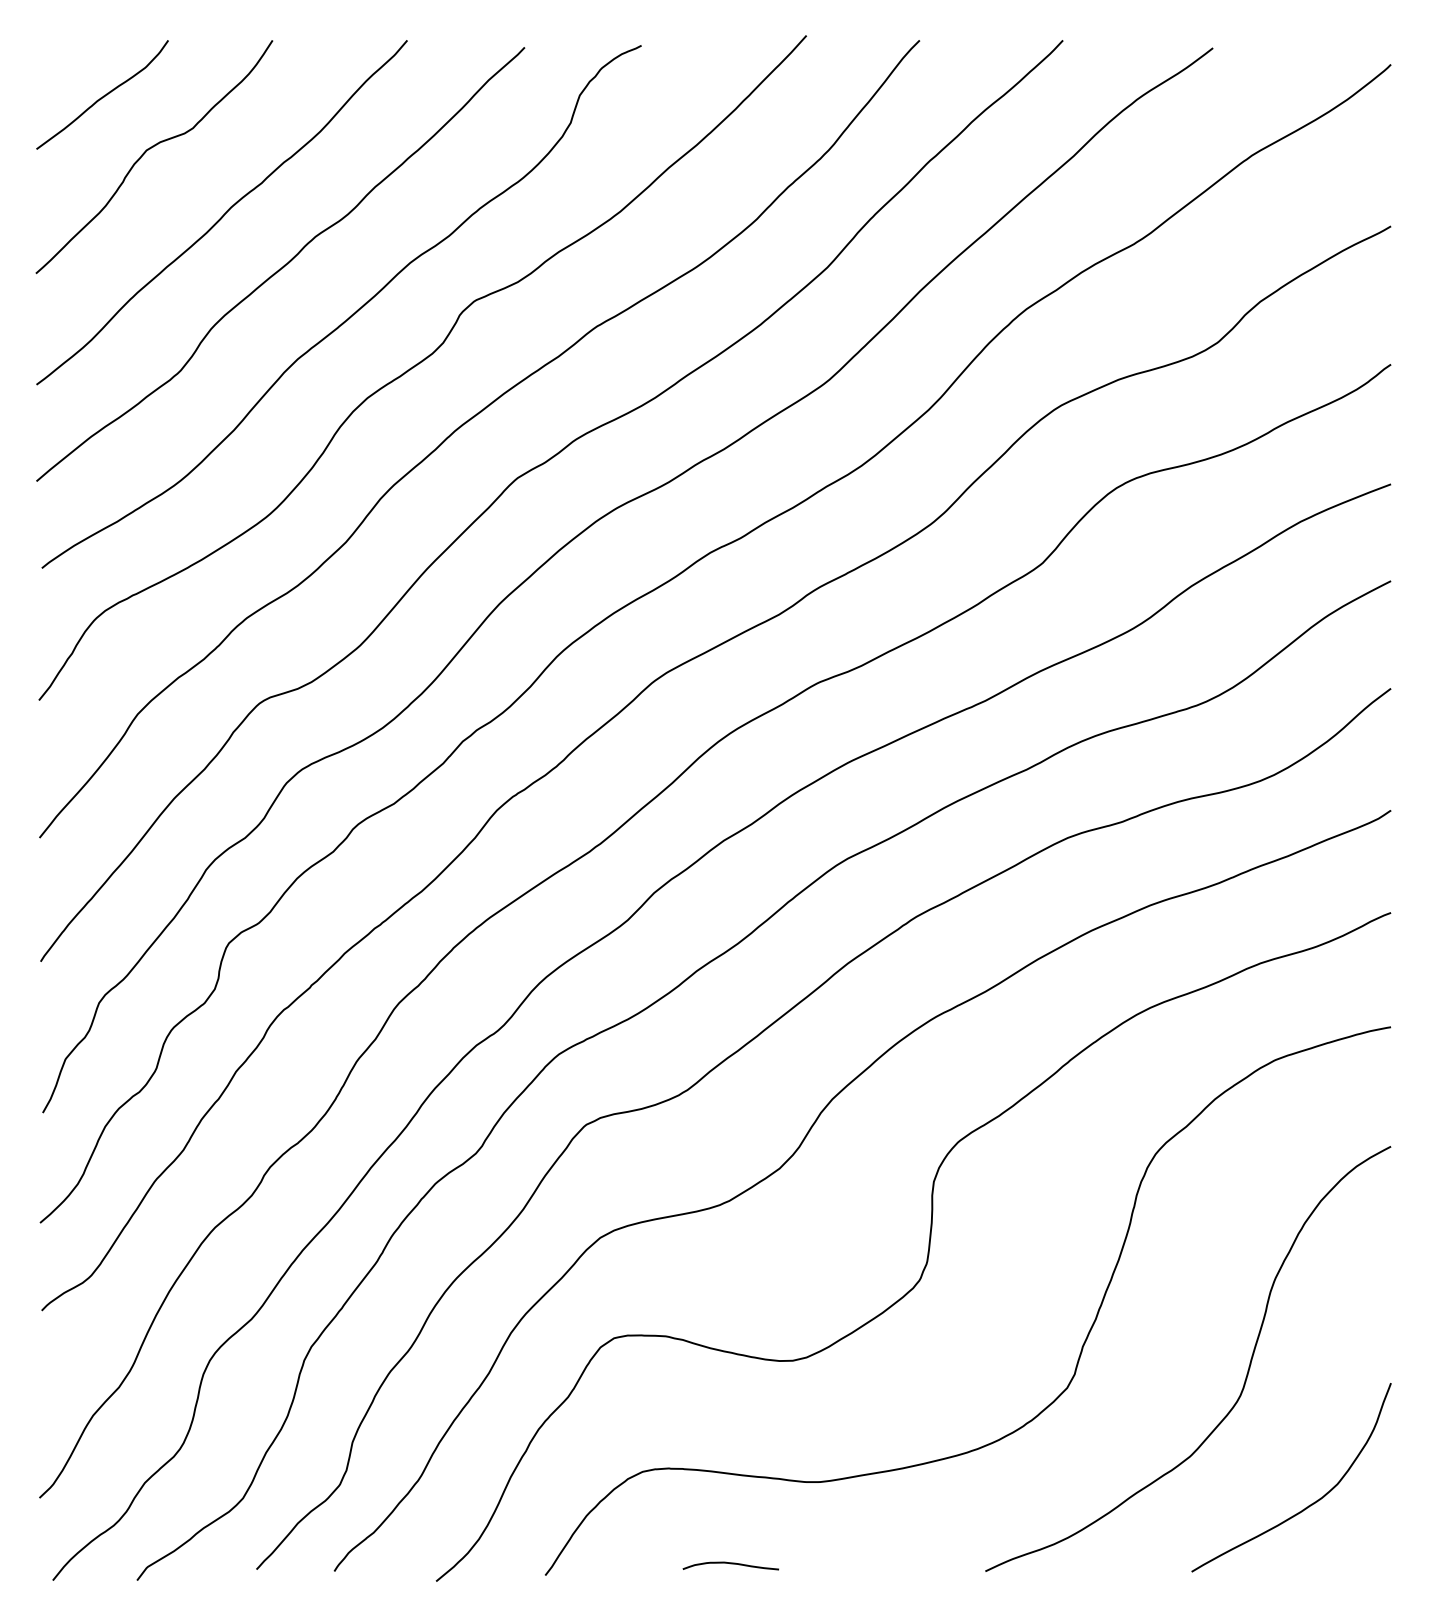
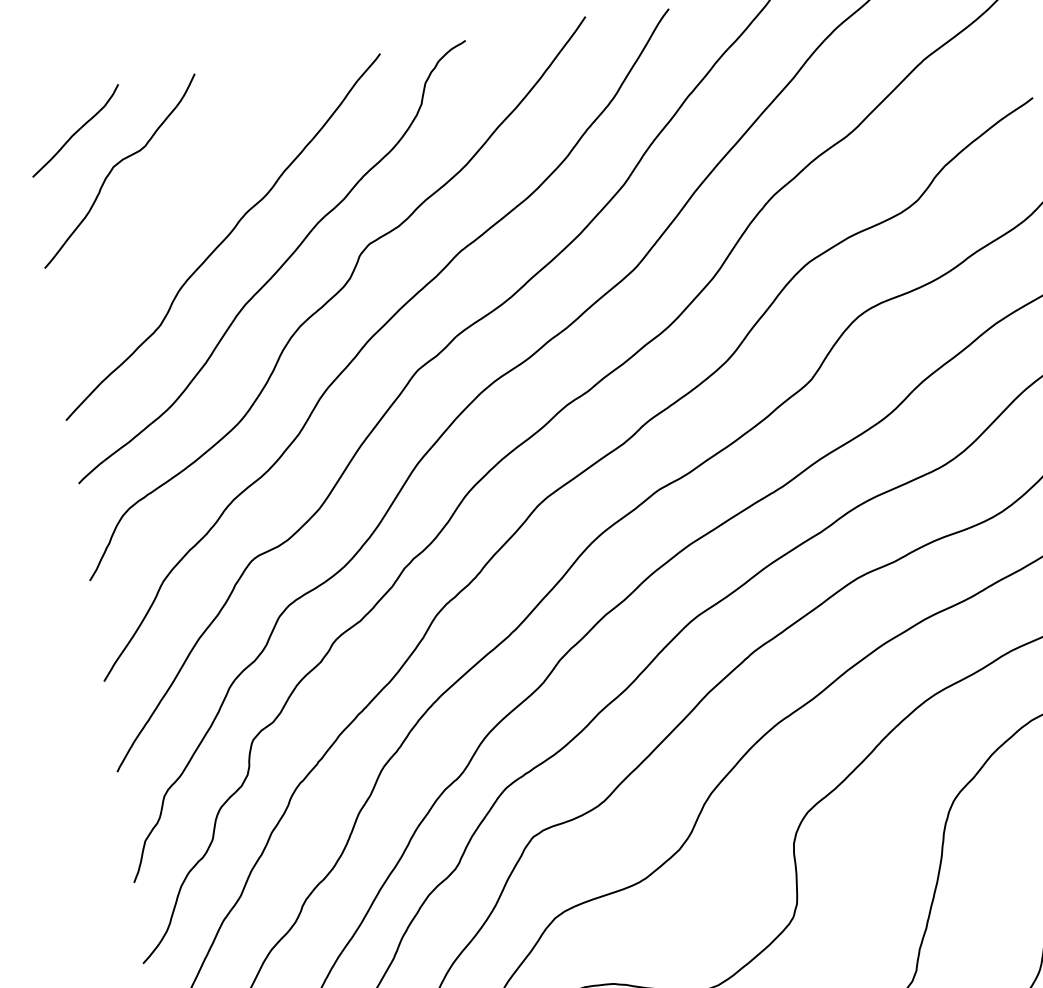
curve: (223, 214) -> (176, 206), removed

